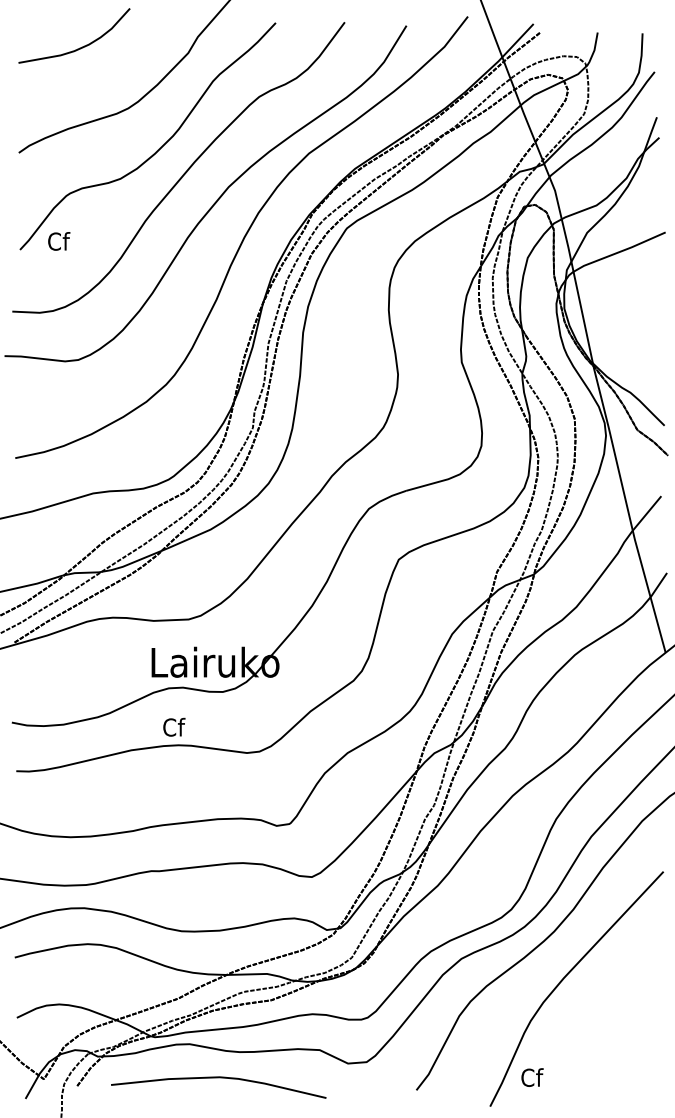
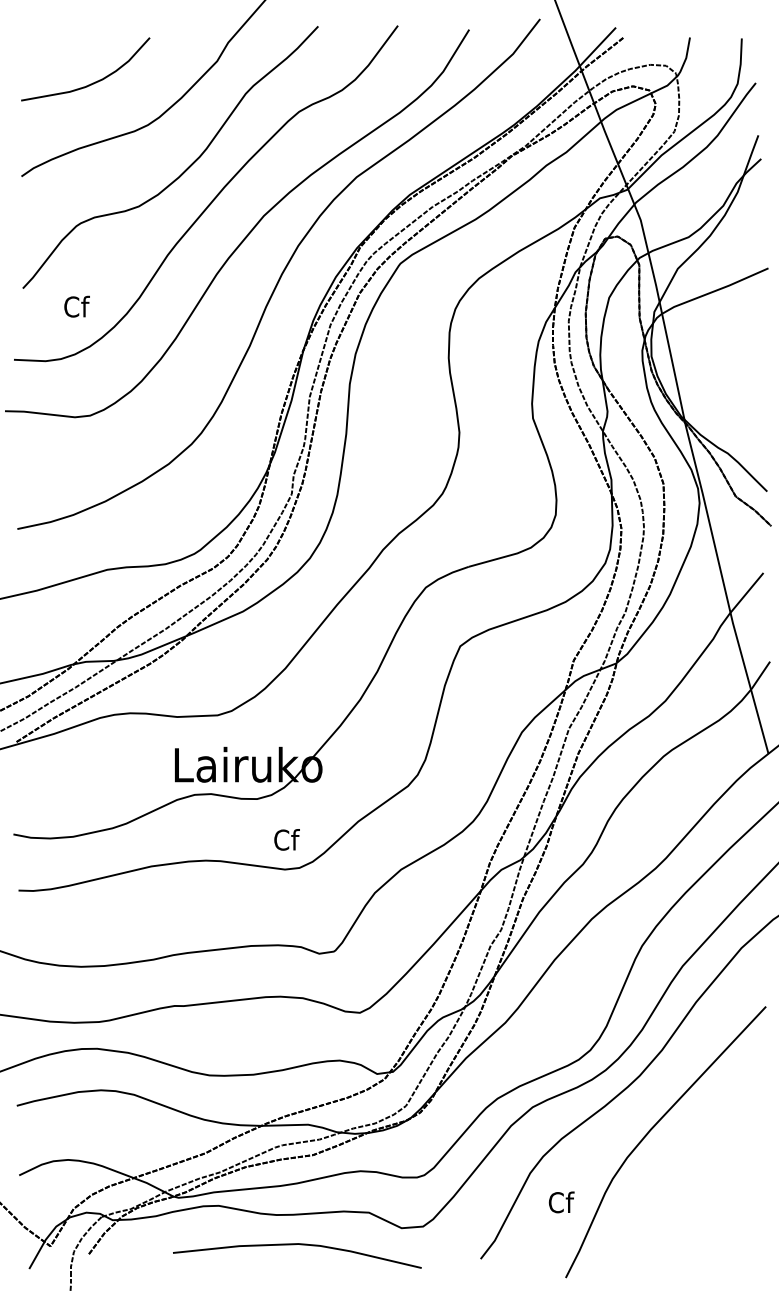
curve: (80, 47) -> (92, 82), moved
text: (58, 241) -> (76, 306), moved
text: (173, 726) -> (286, 839), moved
text: (532, 1077) -> (561, 1202), moved
curve: (216, 1078) -> (294, 1245), moved

